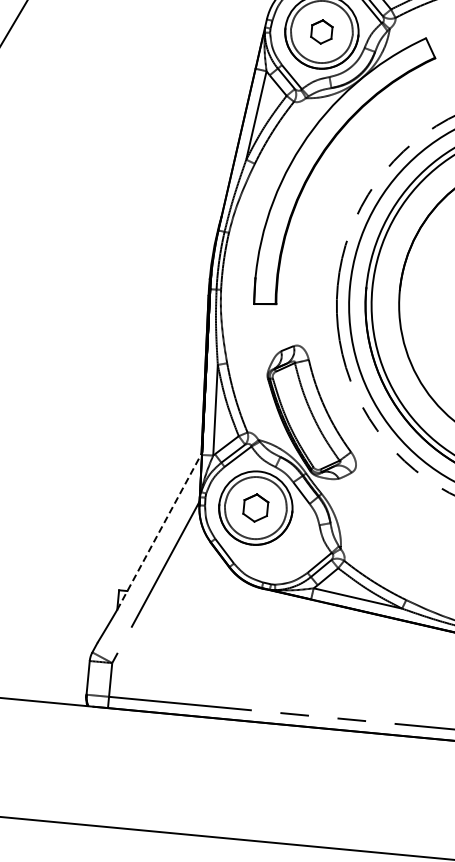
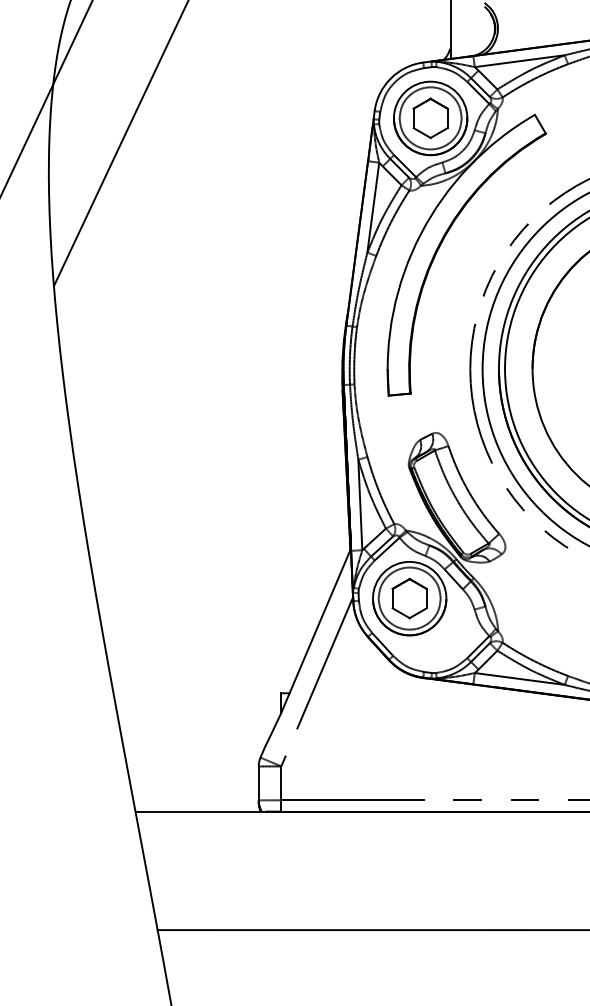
part: (321, 32) -> (430, 118), size x1.67
part: (255, 507) -> (409, 598), size x1.43
line: (160, 531) -> (316, 630), dashed -> solid

